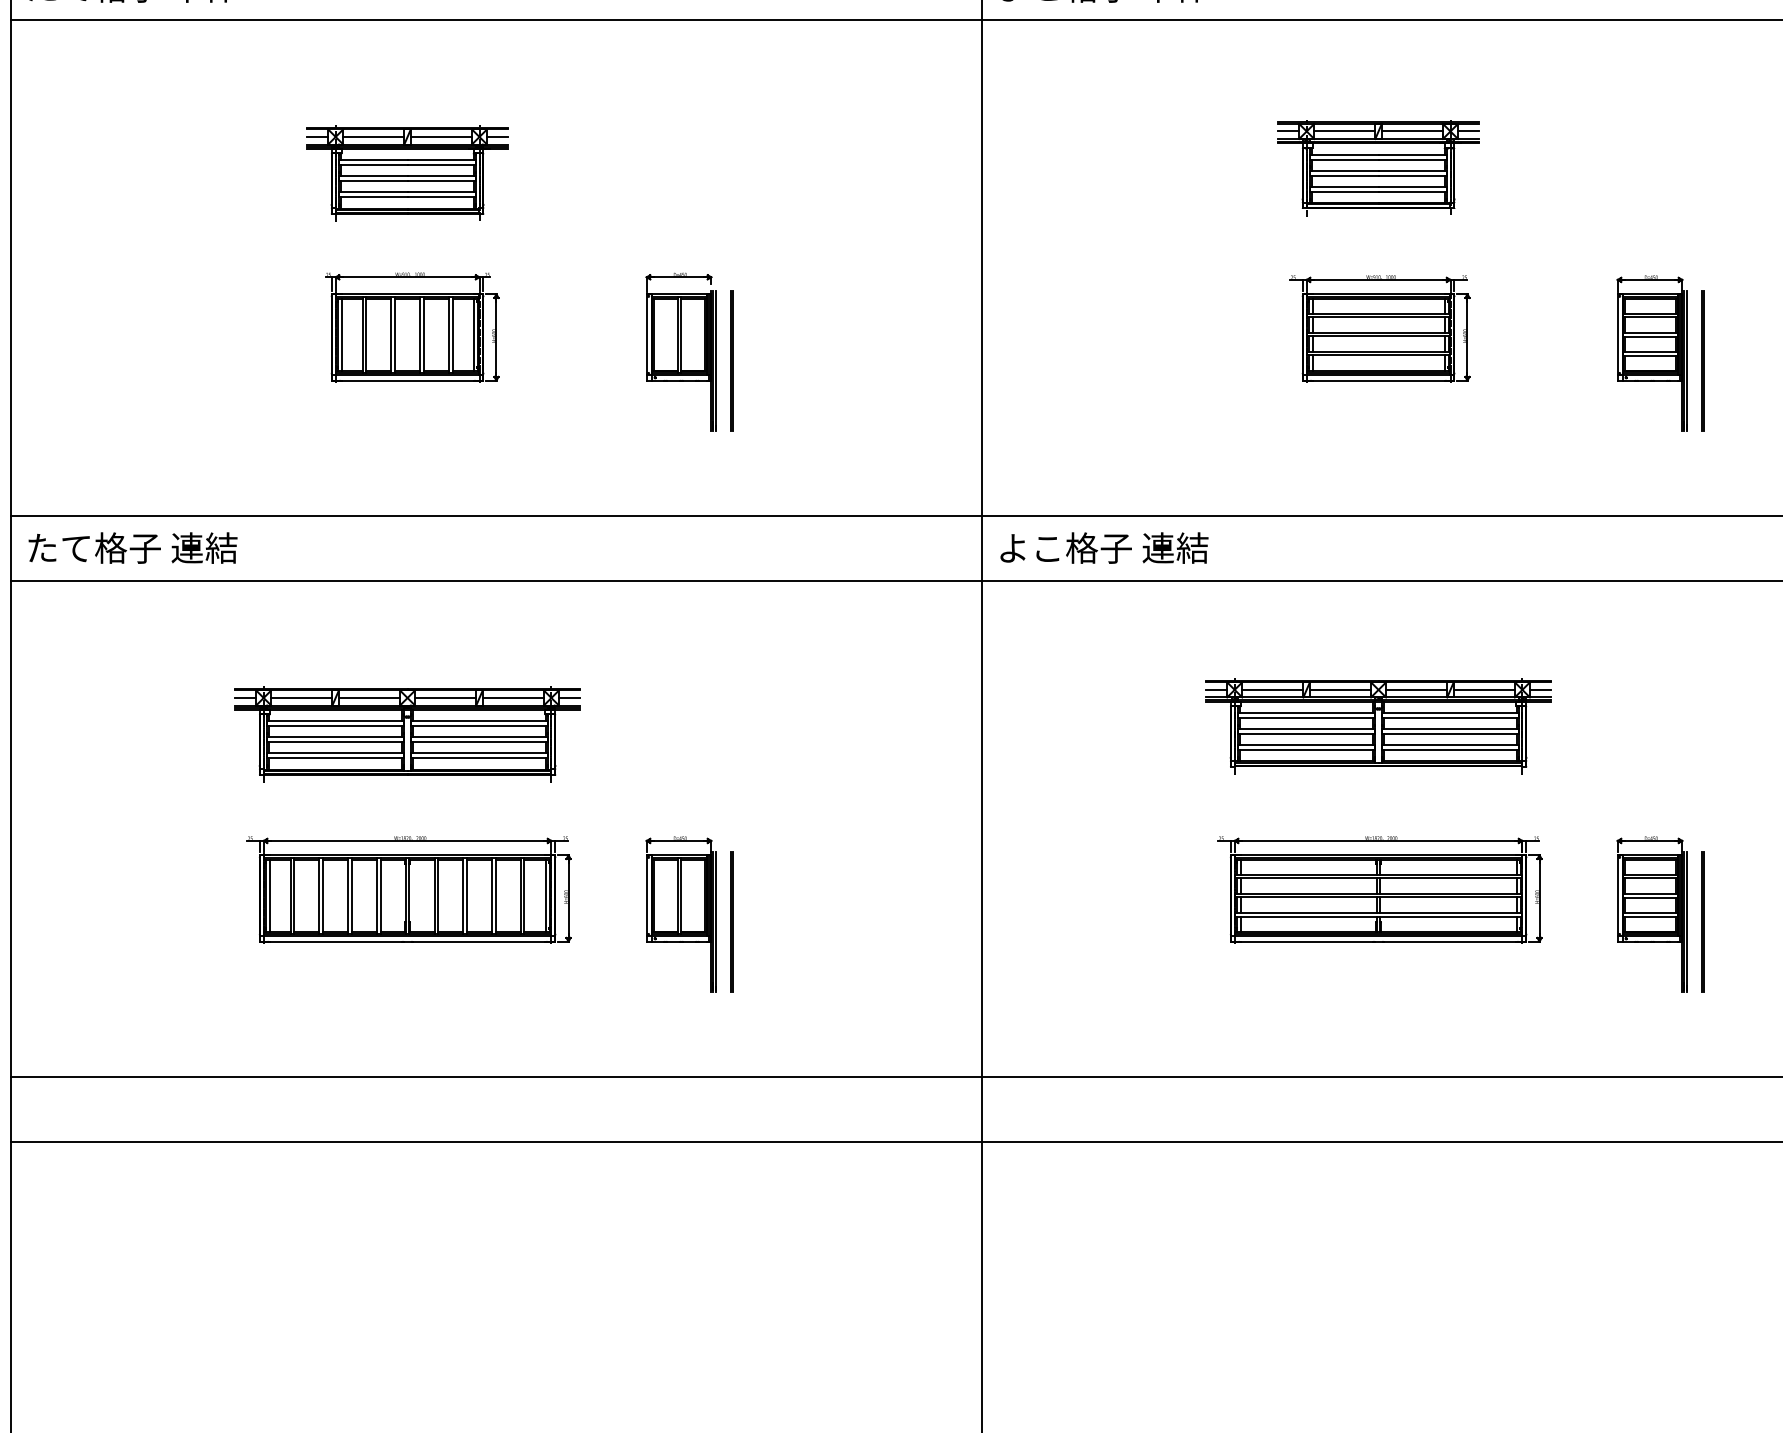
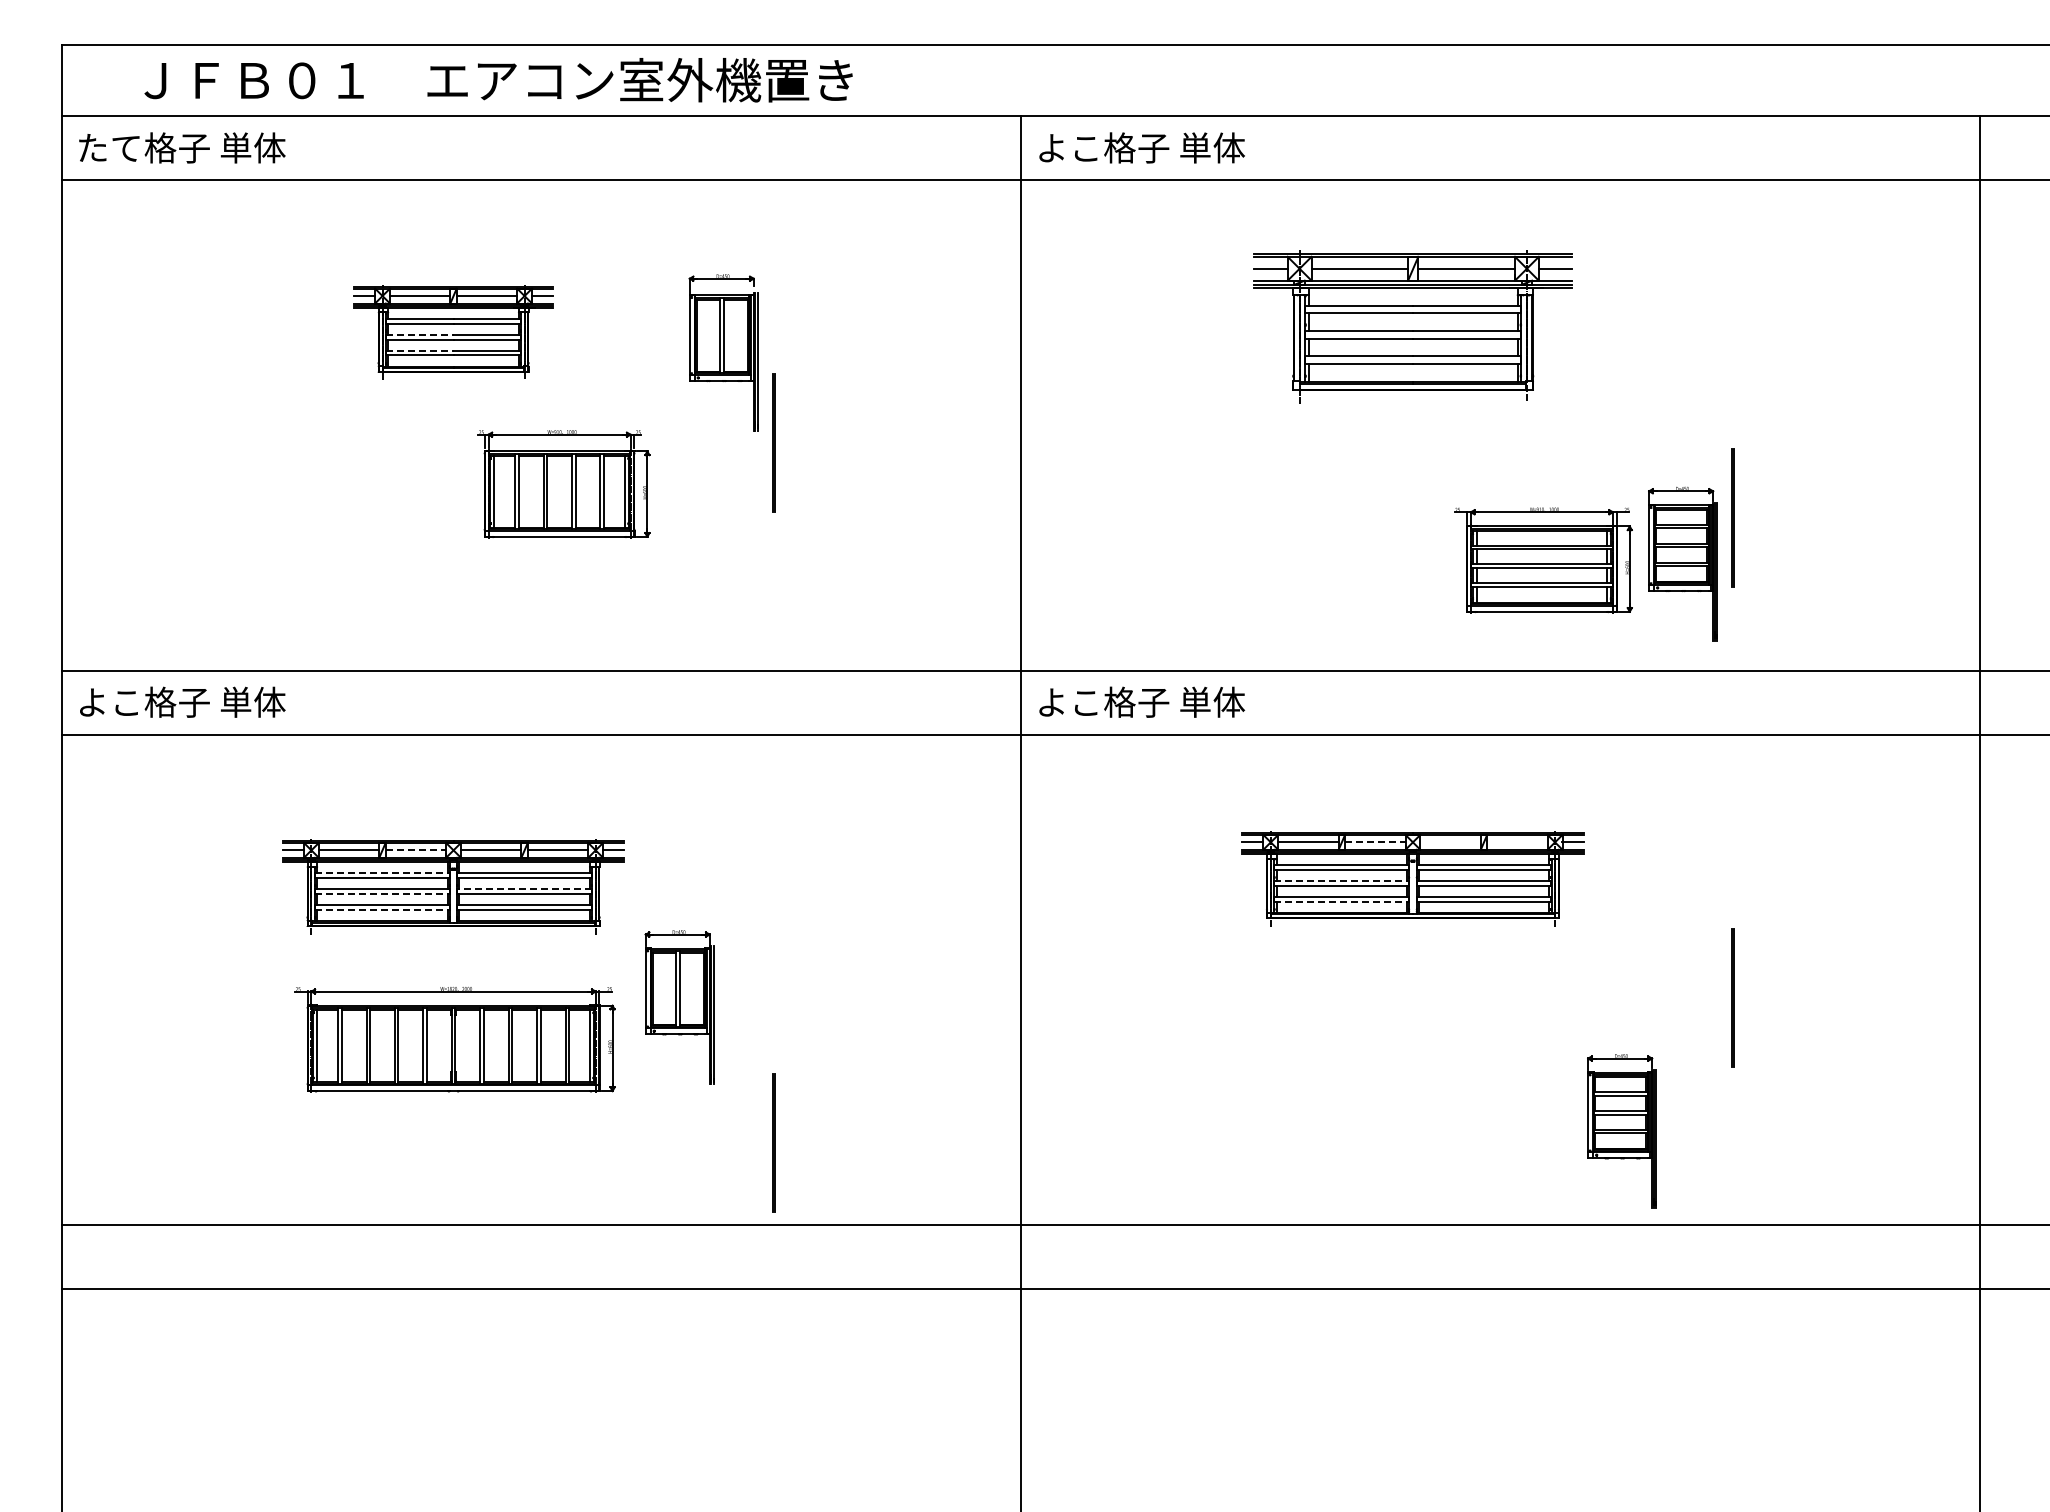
part: (1378, 167) -> (1412, 326), size x1.6
line: (373, 175) -> (419, 334), solid -> dashed
line: (373, 192) -> (419, 350), solid -> dashed
part: (411, 327) -> (563, 484), moved
part: (1380, 328) -> (1543, 560), moved
part: (680, 352) -> (723, 352), moved
part: (1651, 353) -> (1682, 563), moved
line: (731, 361) -> (773, 442), moved
text: (133, 547) -> (182, 701), たて格子 連結 -> よこ格子 単体
text: (1175, 547) -> (1212, 701), よこ格子 連結 -> よこ格子 単体
line: (1340, 690) -> (1375, 842), solid -> dashed
line: (1416, 690) -> (1450, 842), removed
line: (1484, 690) -> (1517, 842), removed
line: (370, 698) -> (416, 850), solid -> dashed
line: (336, 721) -> (383, 873), solid -> dashed
line: (1307, 729) -> (1342, 881), solid -> dashed
line: (479, 737) -> (524, 889), solid -> dashed
line: (336, 742) -> (383, 894), solid -> dashed
line: (1307, 749) -> (1342, 901), solid -> dashed
line: (336, 757) -> (383, 909), solid -> dashed
part: (1380, 889) -> (1414, 1039), removed
part: (680, 914) -> (679, 1007), moved
part: (1651, 914) -> (1621, 1131), moved
line: (731, 921) -> (773, 1142), moved
line: (1701, 921) -> (1732, 997), moved

